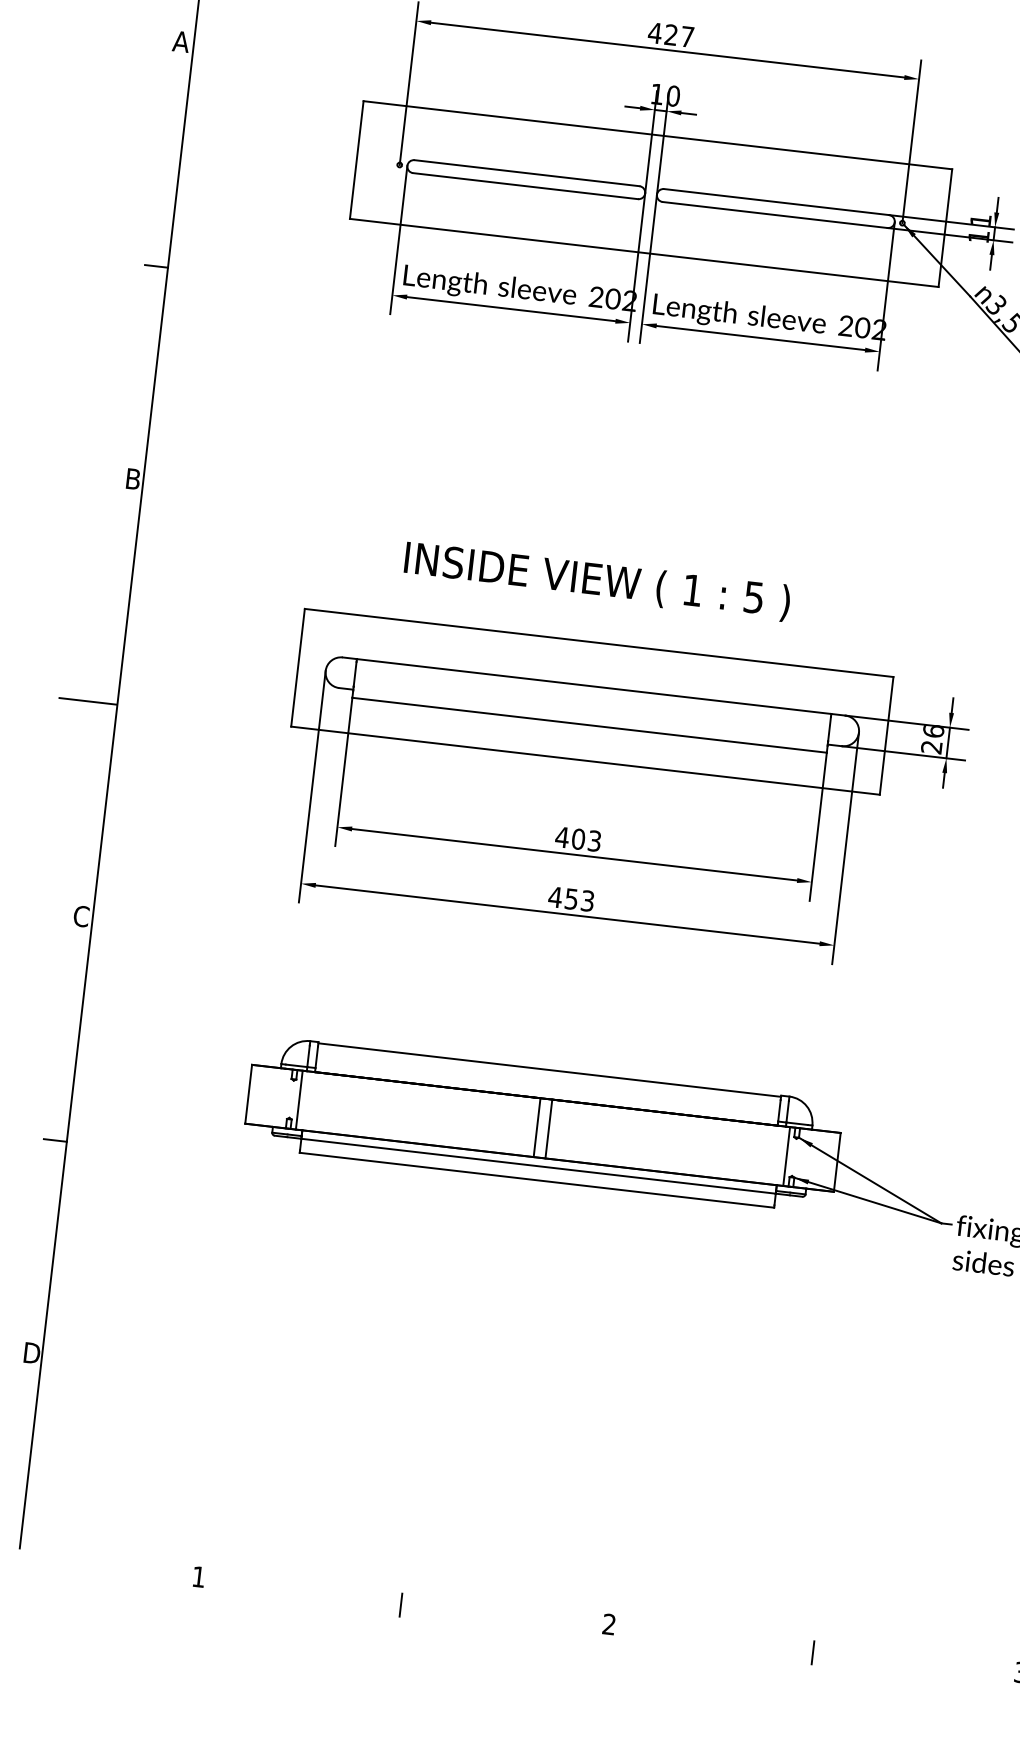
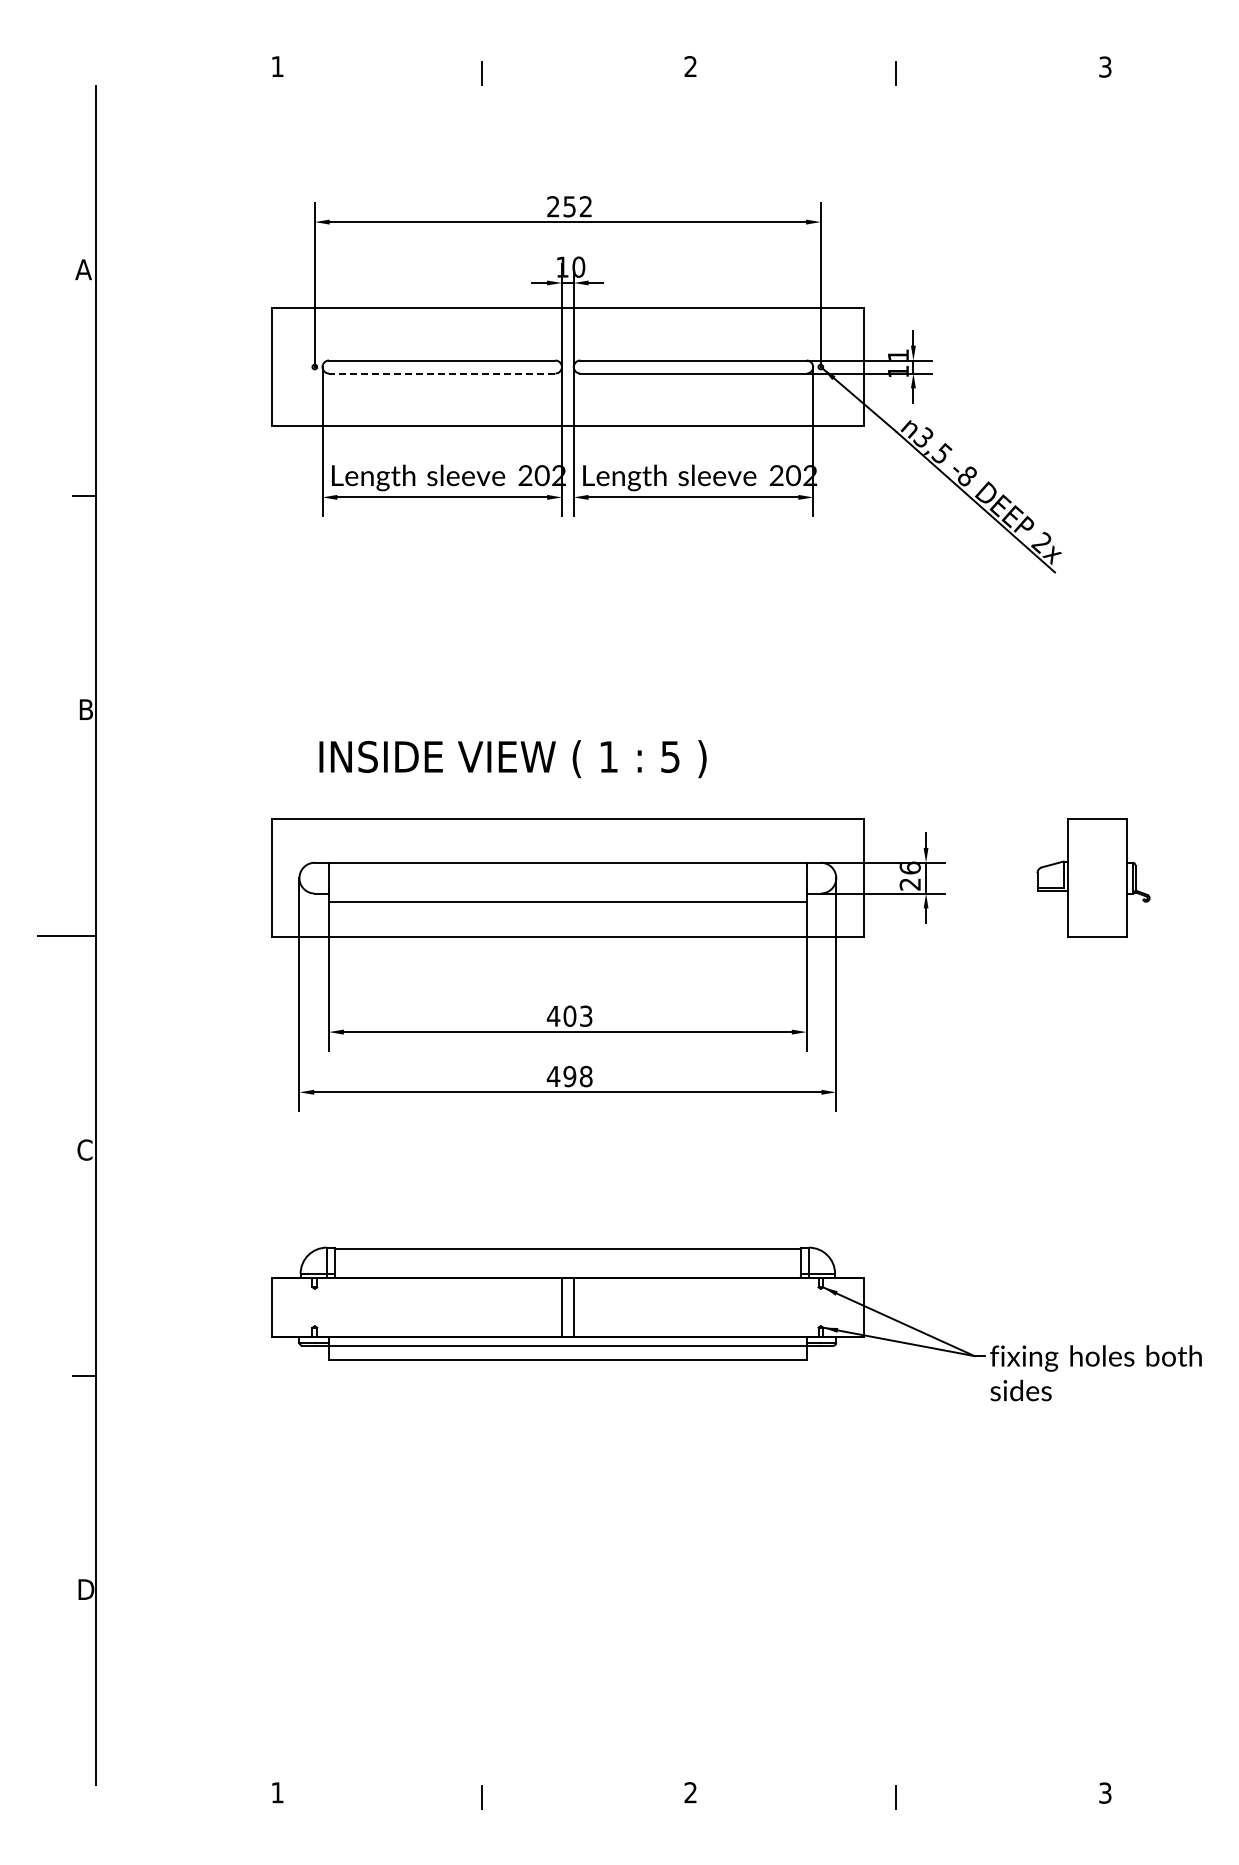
text: (670, 34) -> (568, 206), 427 -> 252
line: (524, 185) -> (441, 373), solid -> dashed
text: (596, 581) -> (512, 759), moved
text: (579, 899) -> (577, 1076), 453 -> 498
line: (299, 1100) -> (322, 1307), removed
line: (787, 1156) -> (813, 1307), removed

